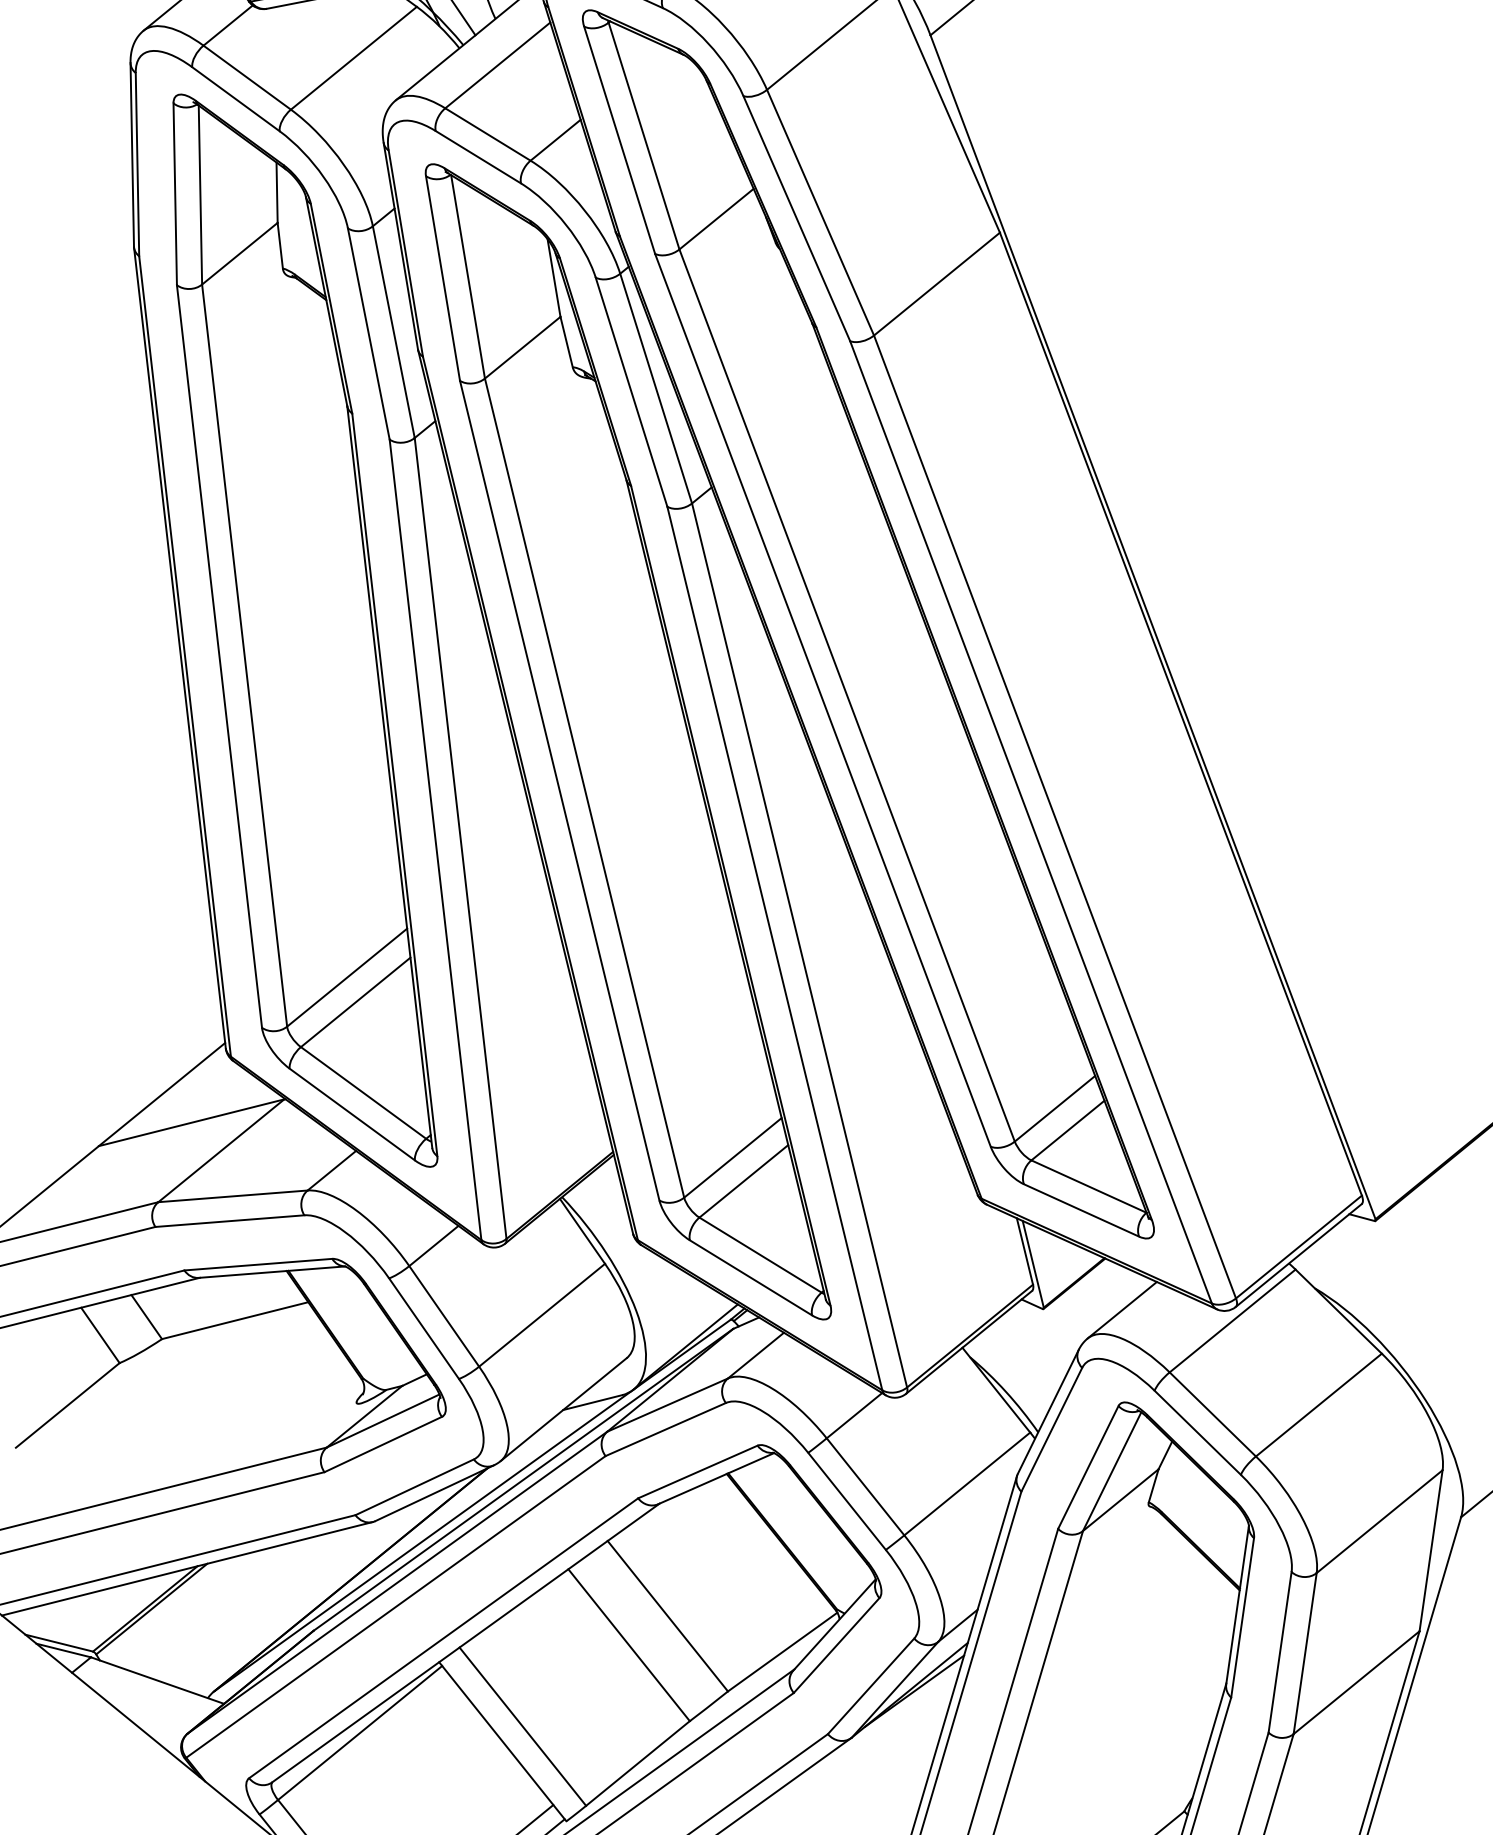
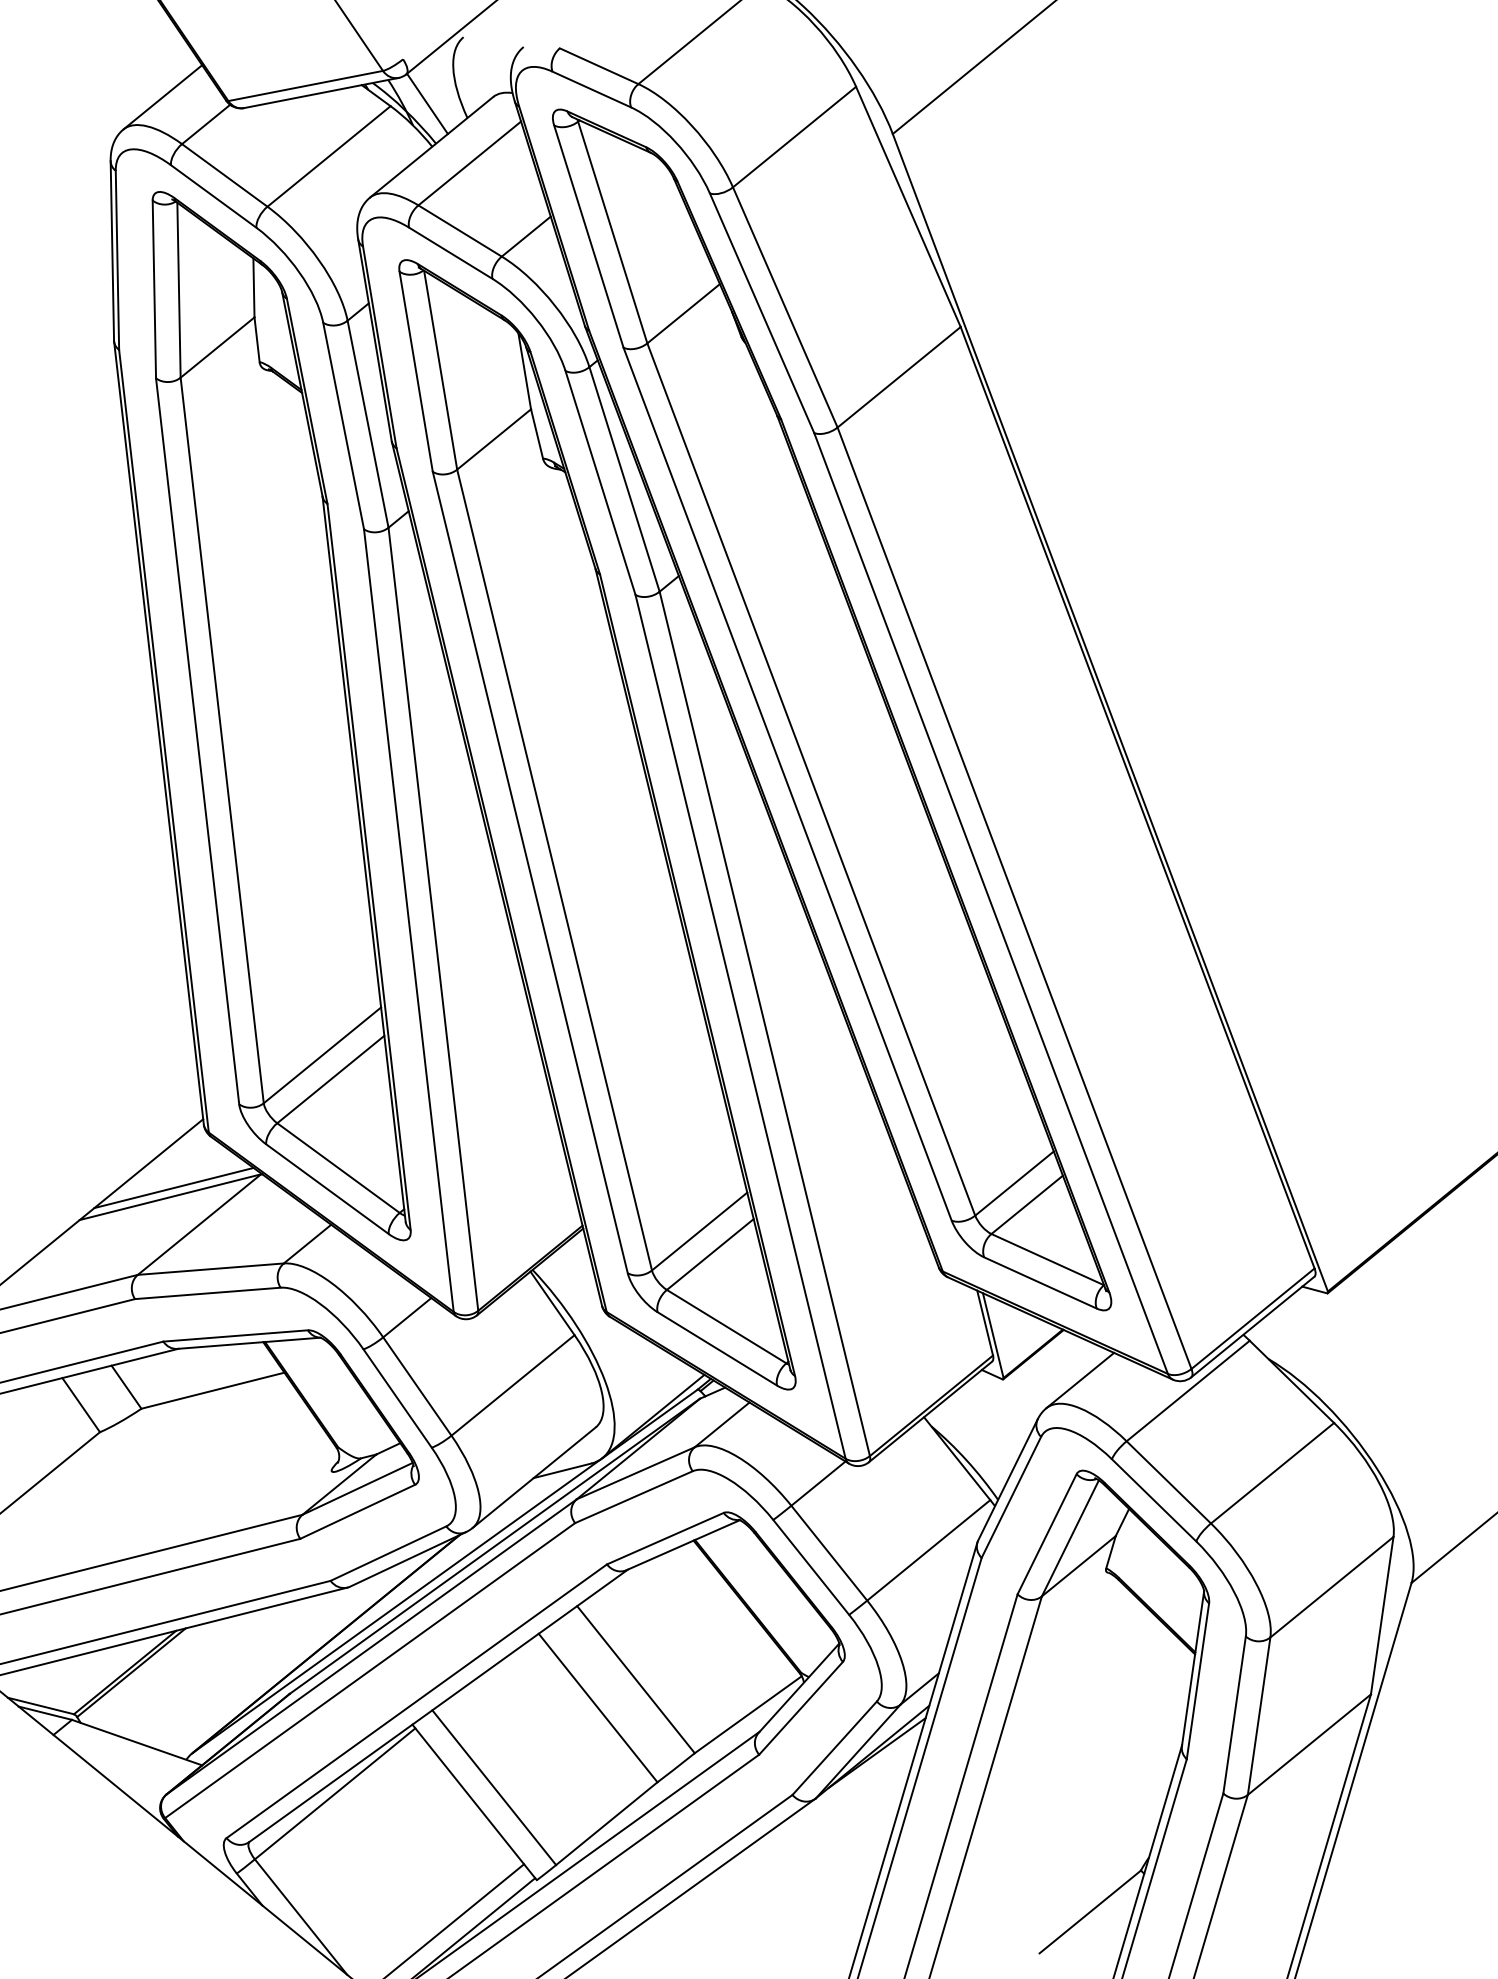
line: (194, 1112) -> (173, 1187), added

